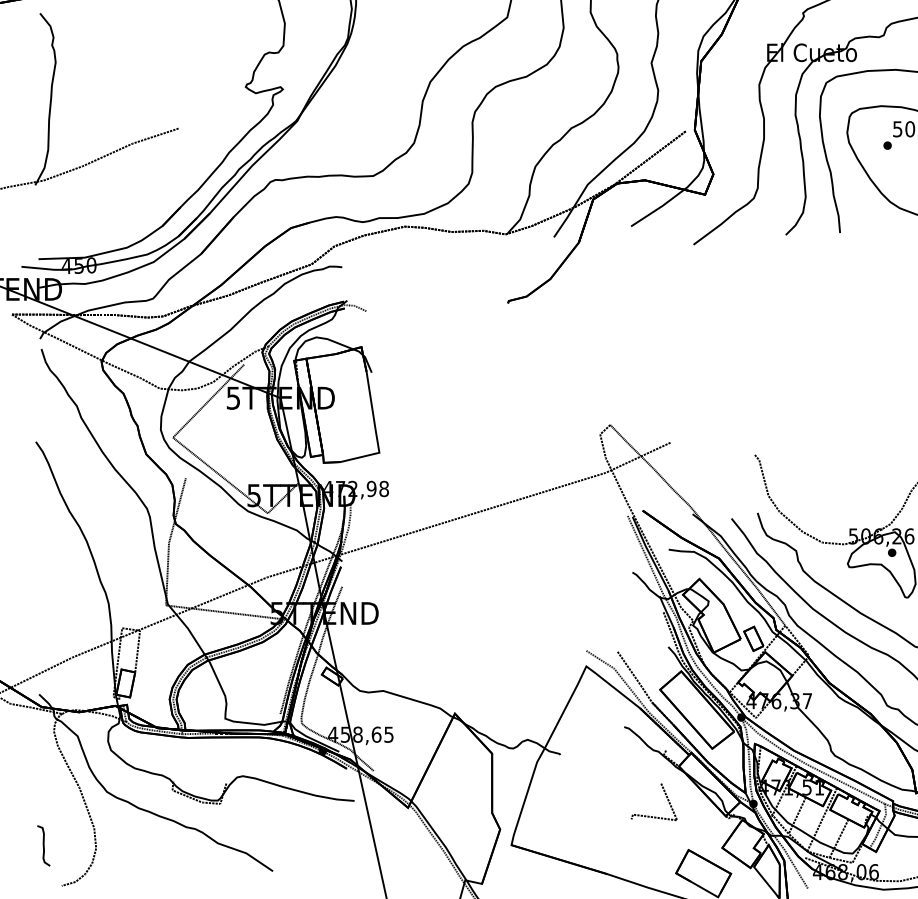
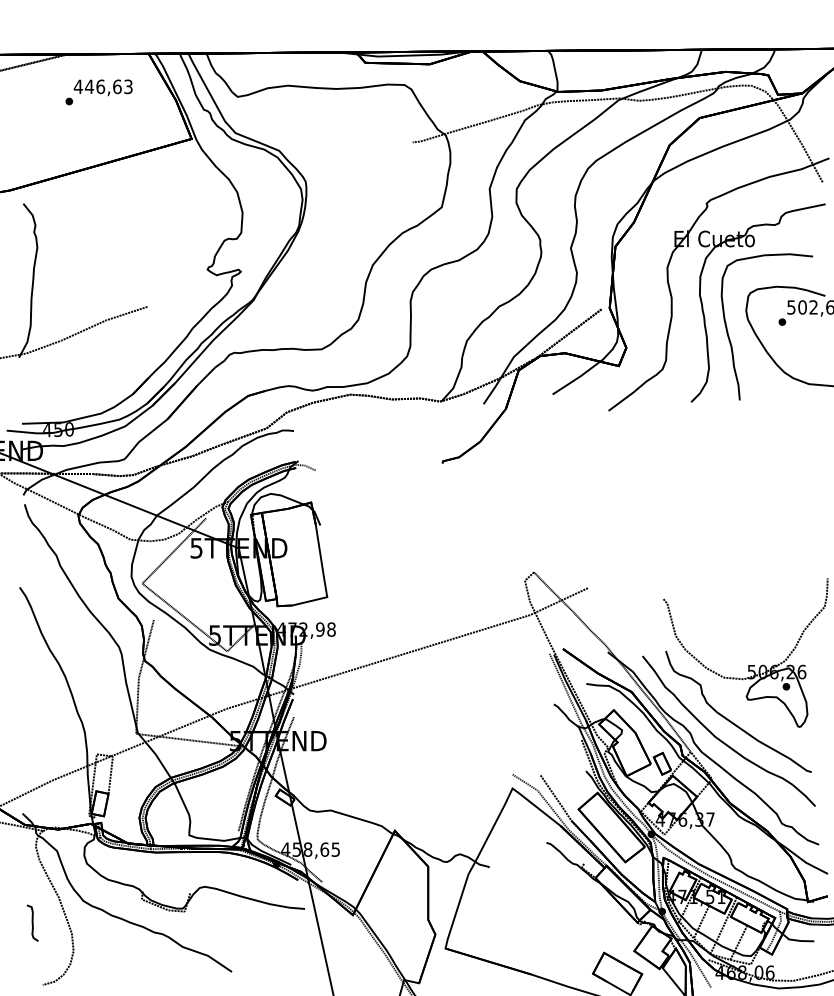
line: (665, 797) -> (583, 905), removed
part: (43, 845) -> (32, 922), moved

